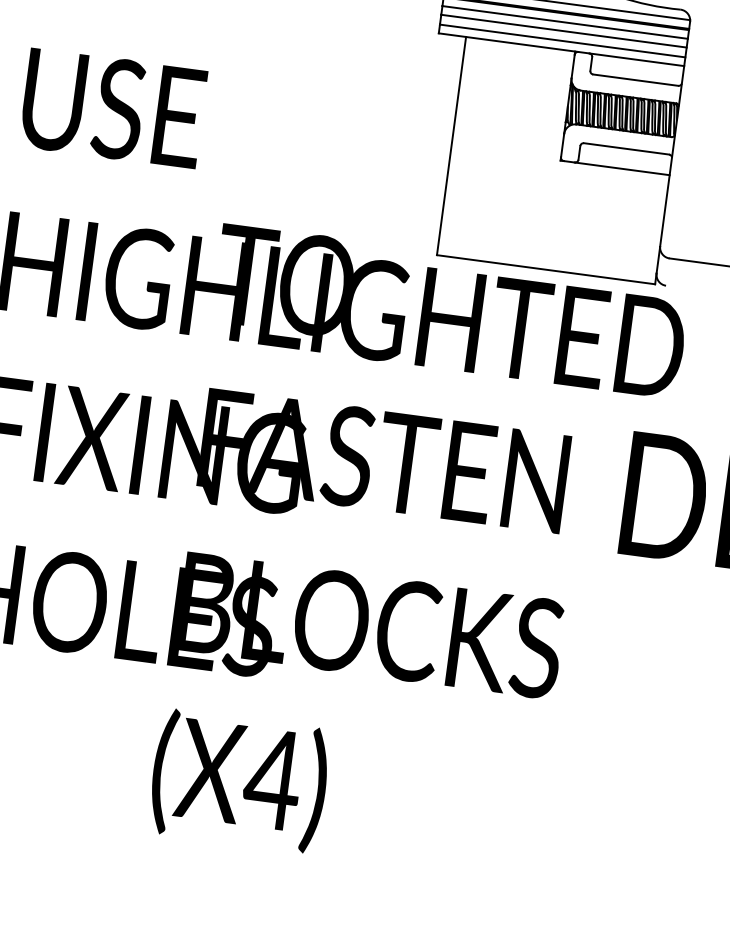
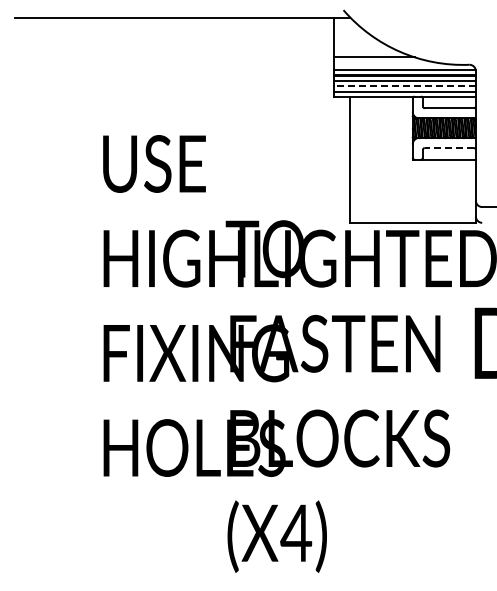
line: (563, 30) -> (404, 85), solid -> dashed
line: (626, 149) -> (449, 148), solid -> dashed

